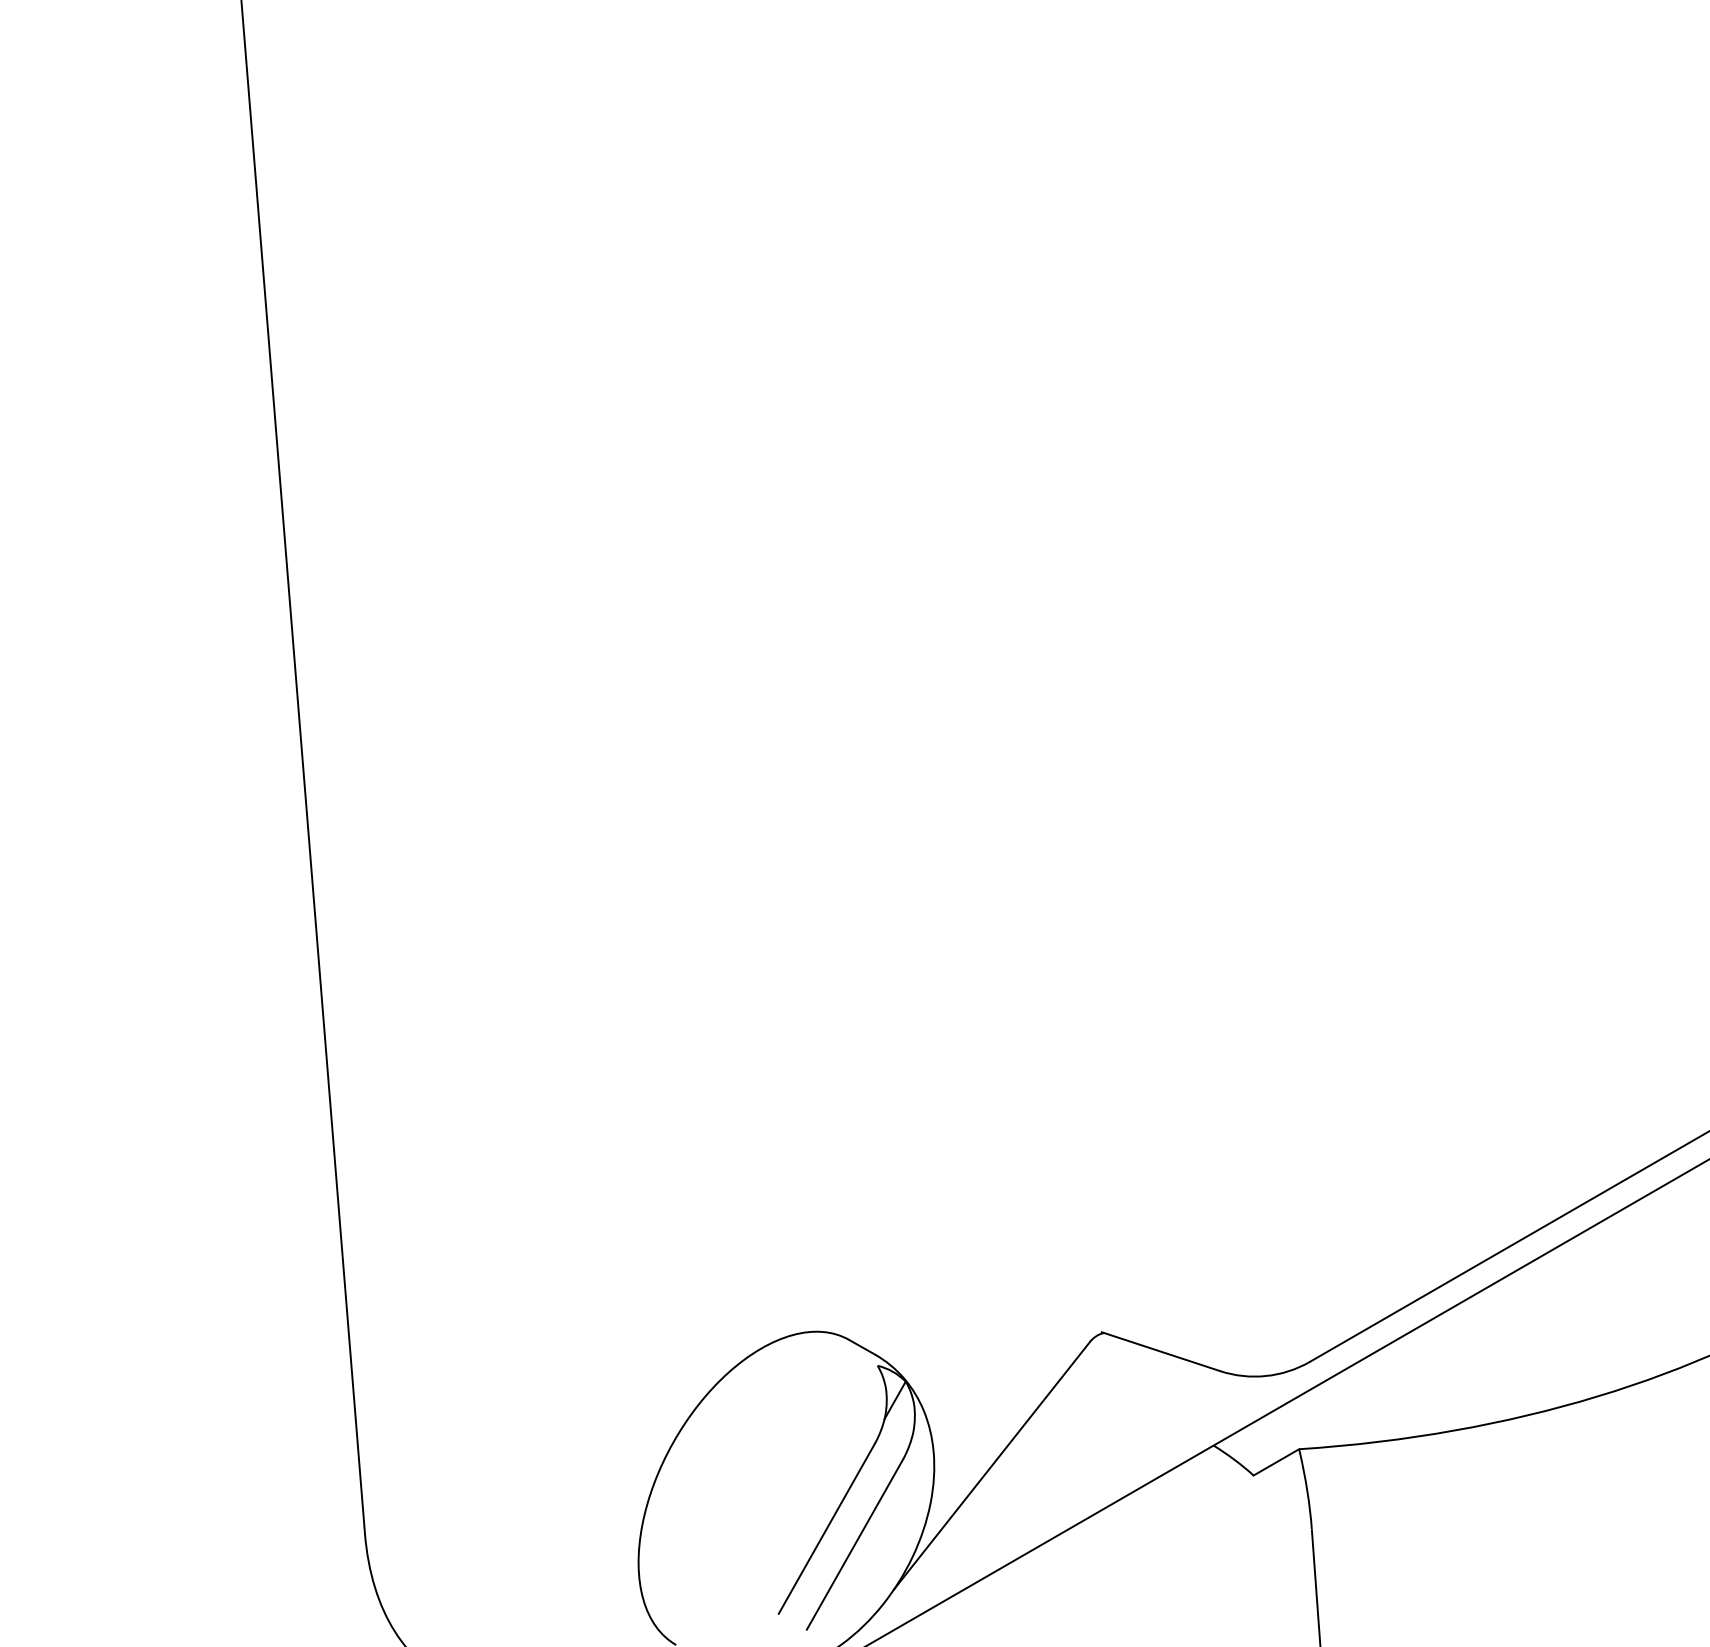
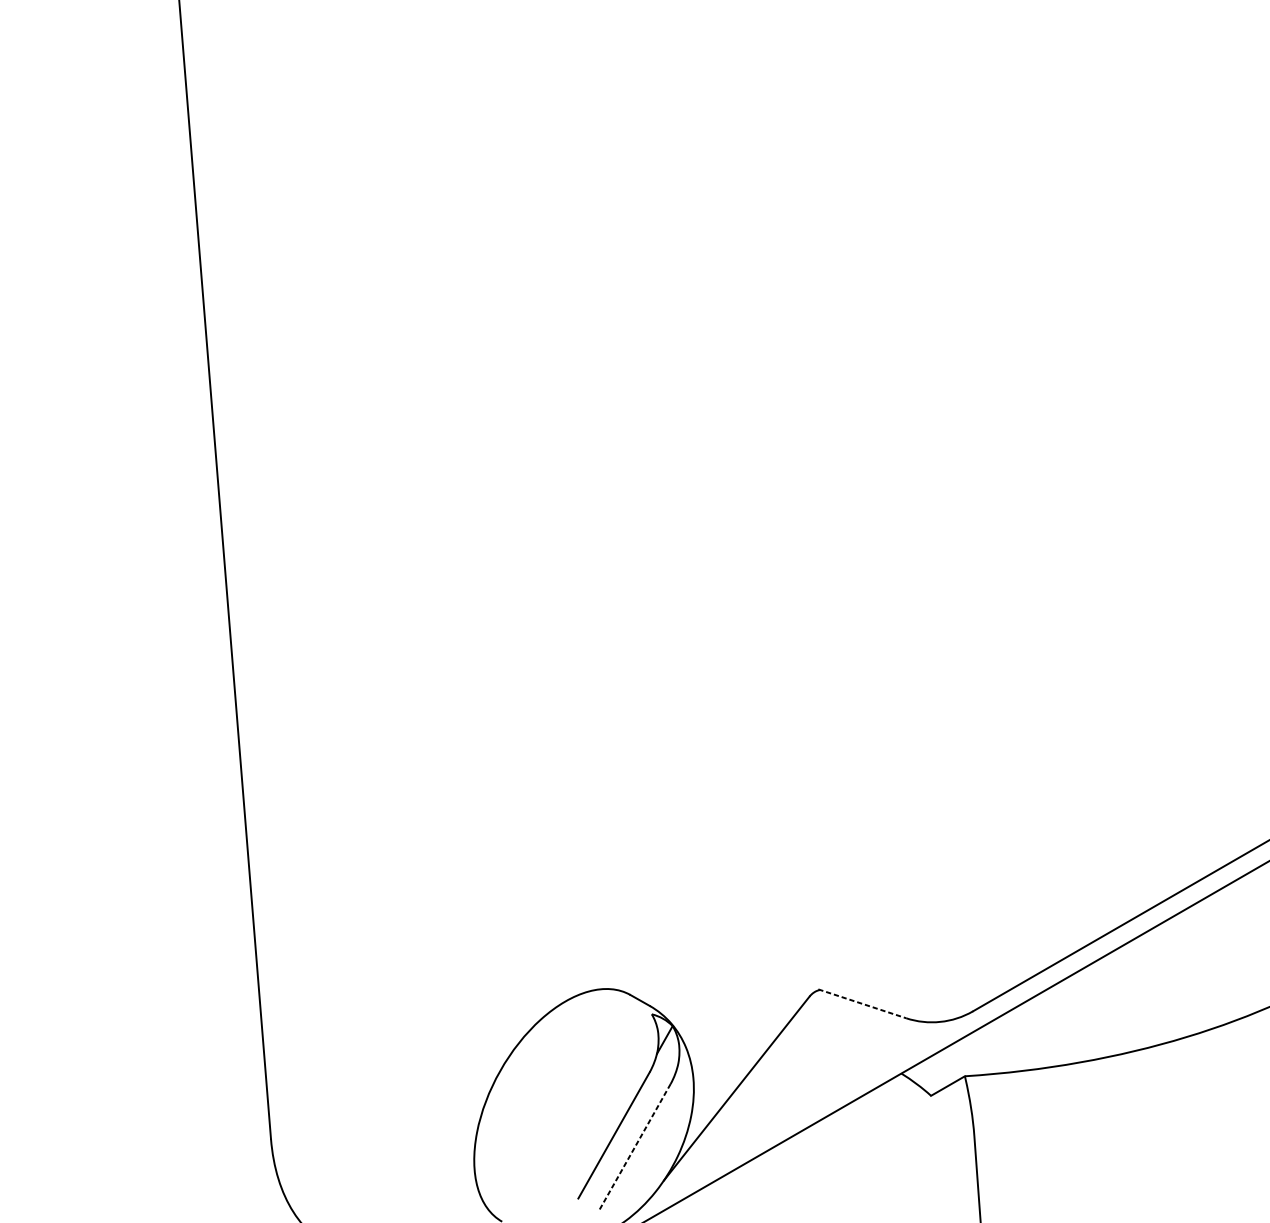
line: (1161, 1351) -> (862, 1003), solid -> dashed
line: (854, 1544) -> (634, 1147), solid -> dashed

